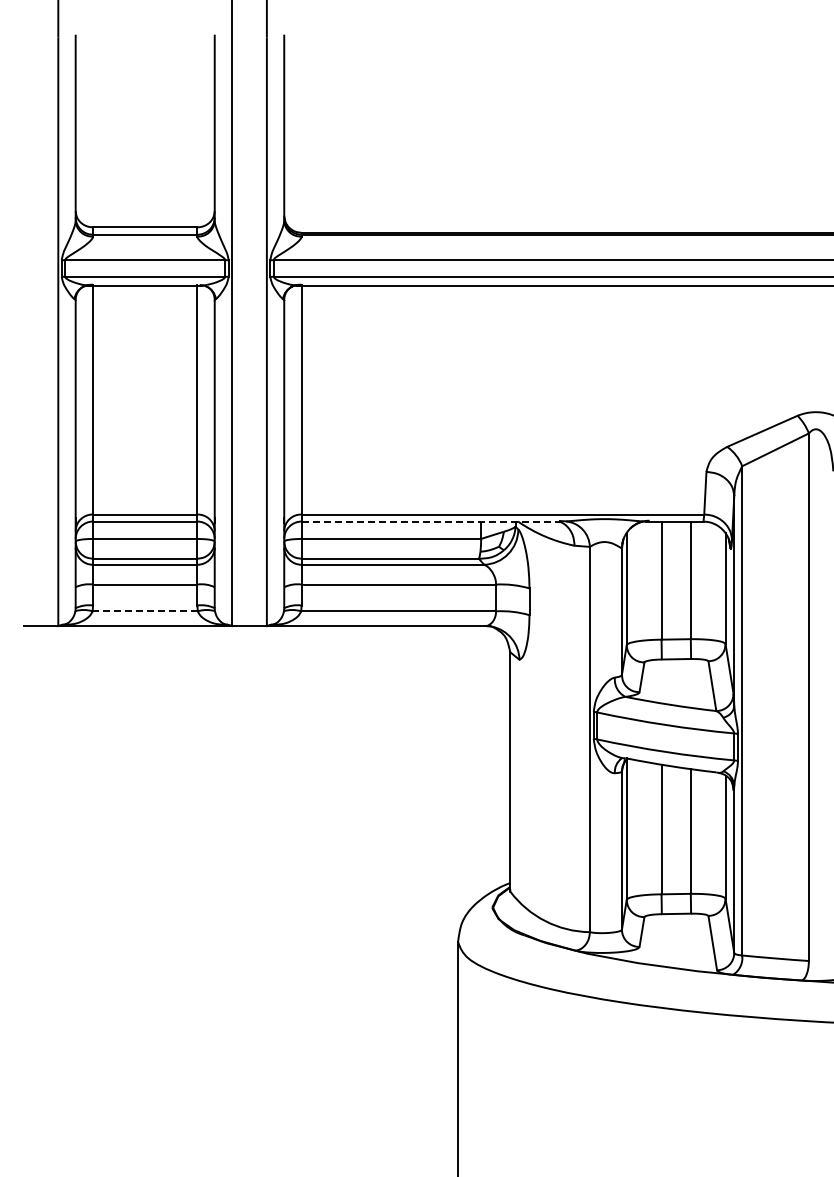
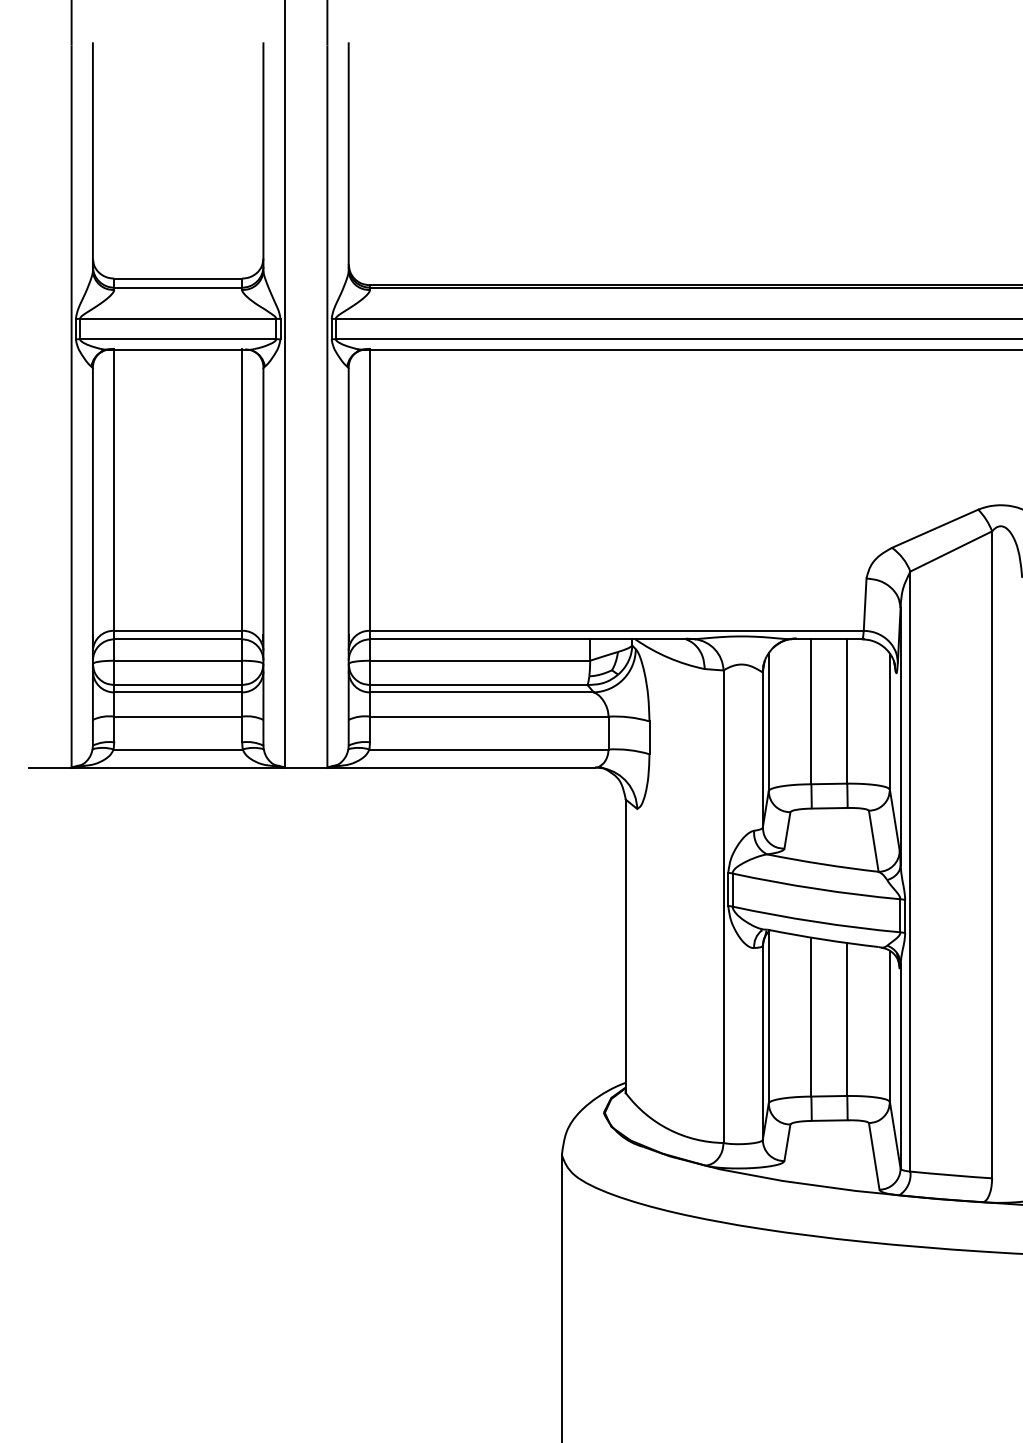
line: (434, 521) -> (532, 639), dashed -> solid
line: (145, 611) -> (178, 749), dashed -> solid

